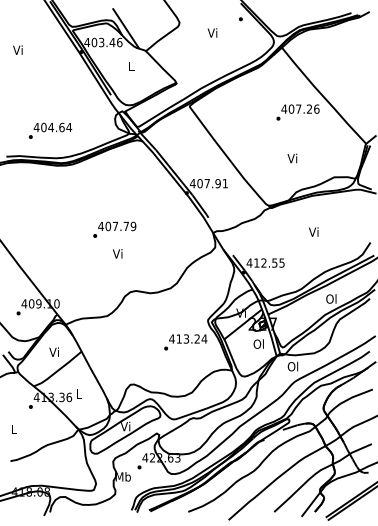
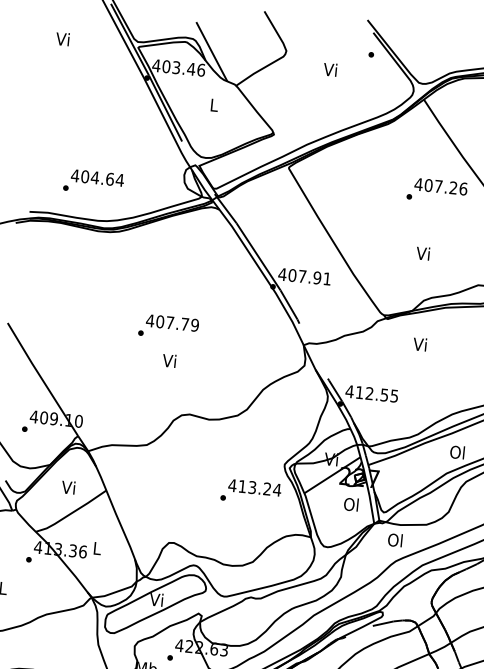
text: (17, 49) -> (62, 38), moved
text: (313, 231) -> (419, 343), moved

